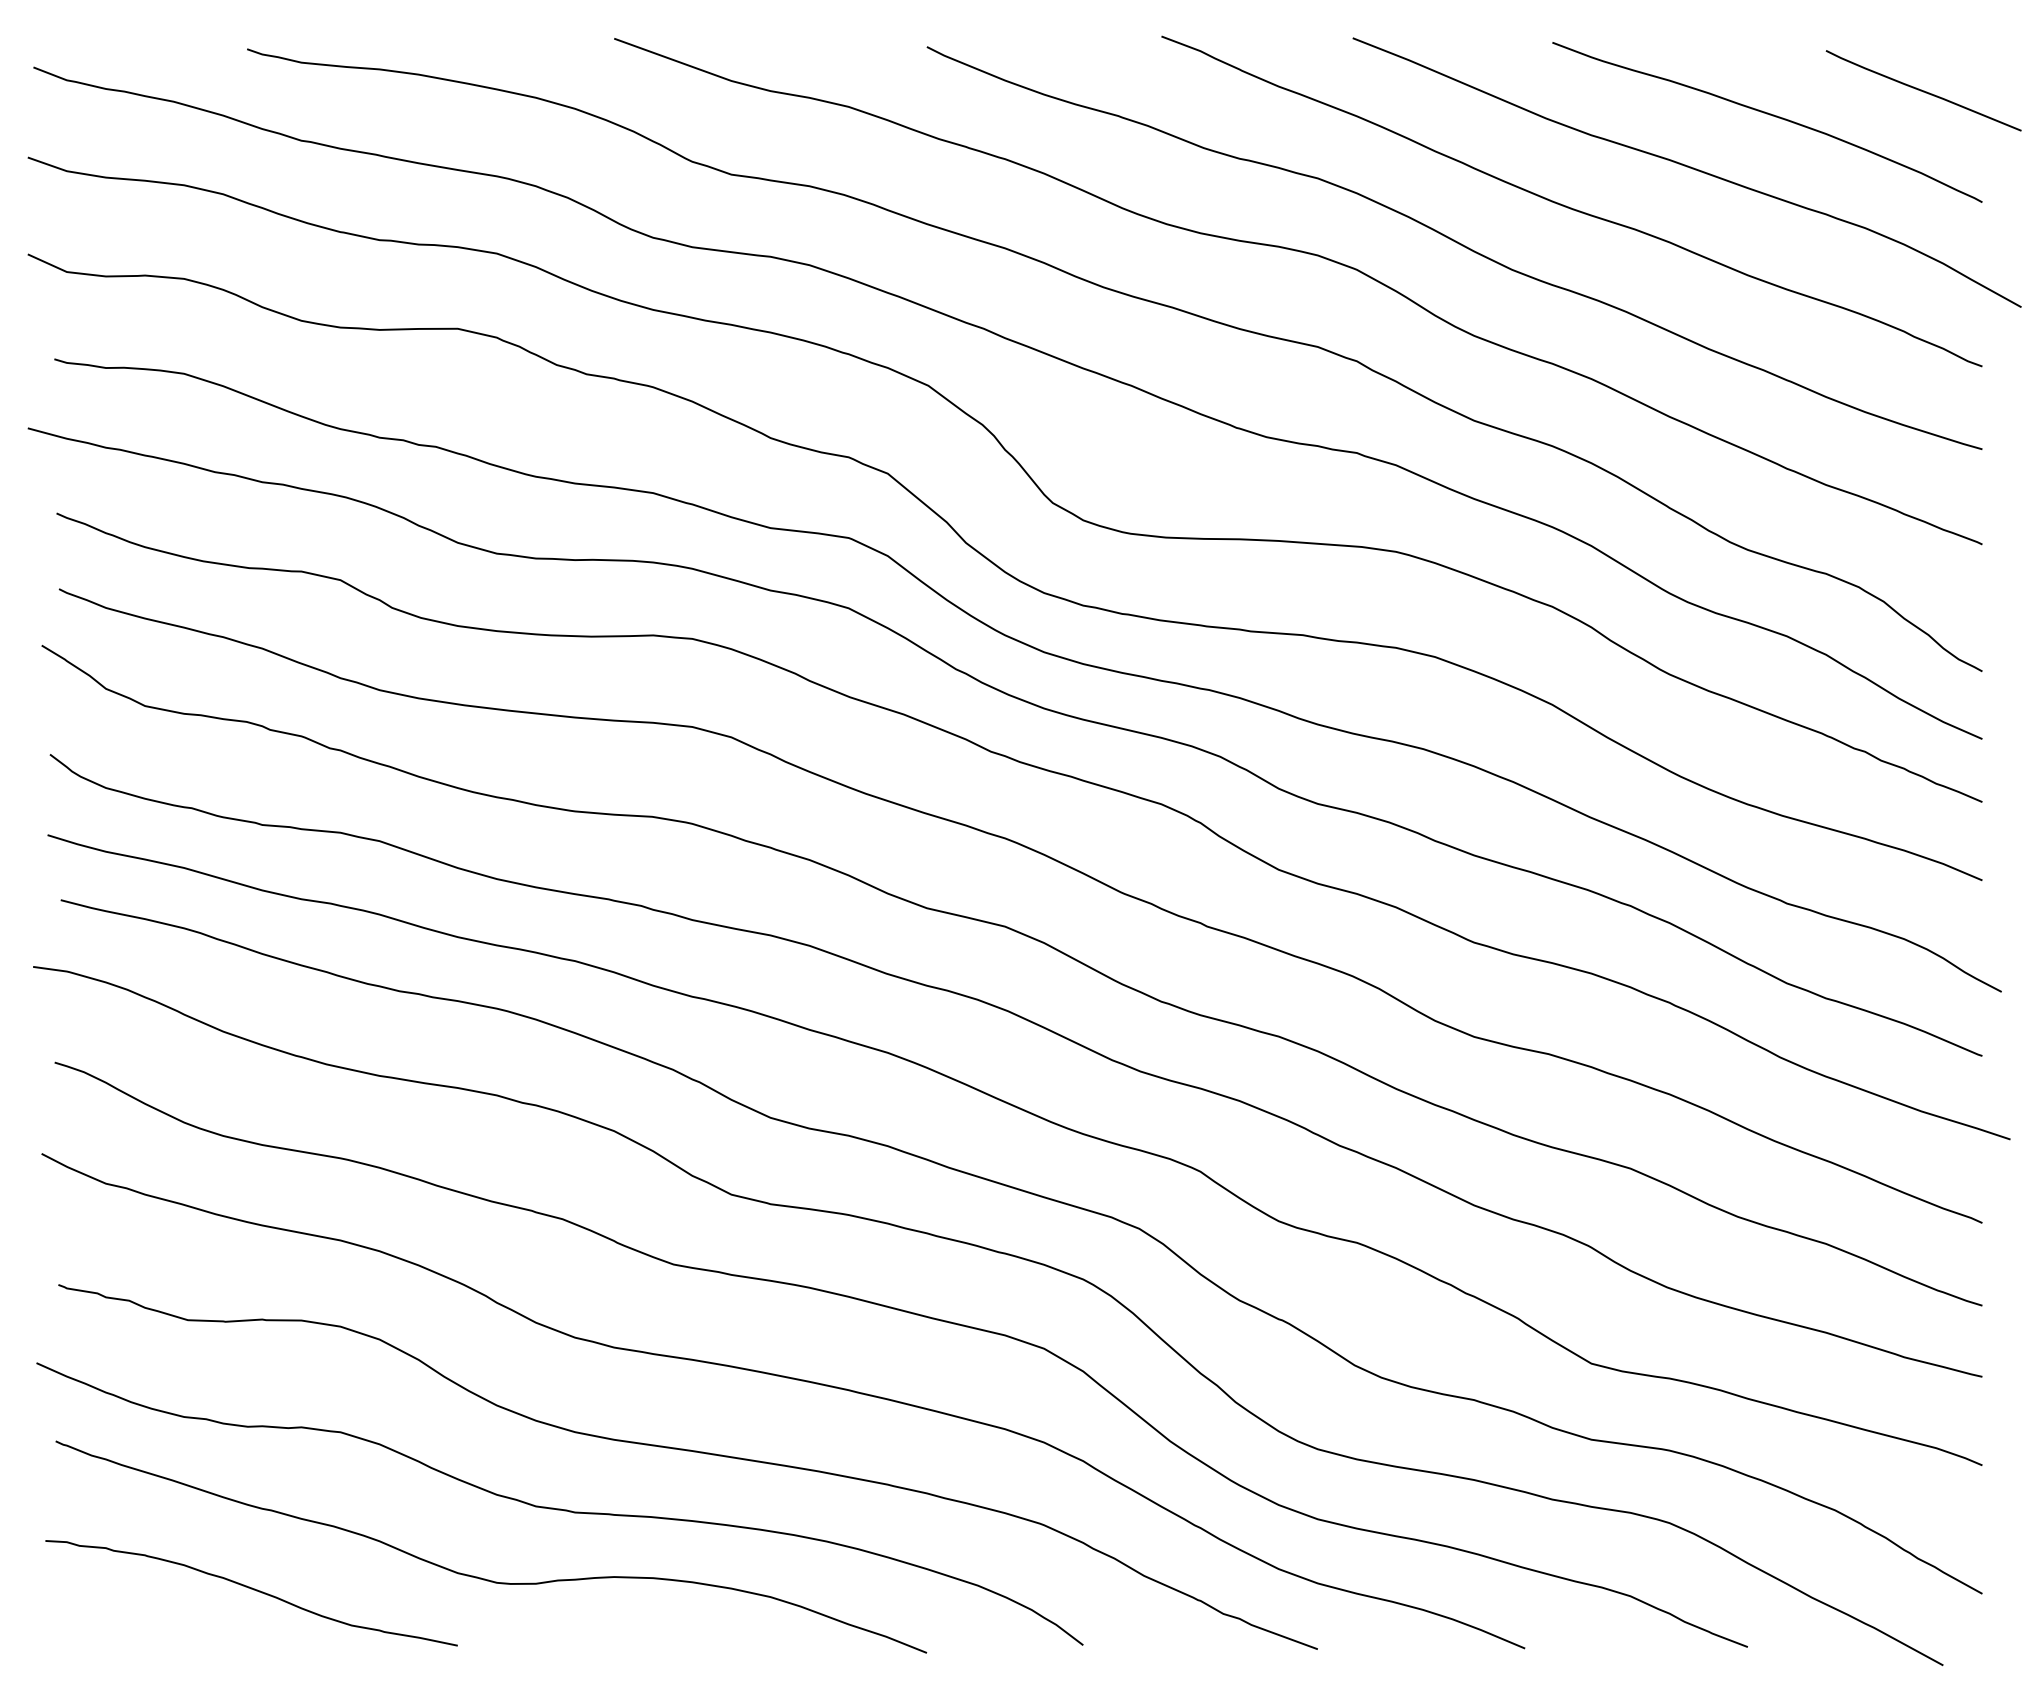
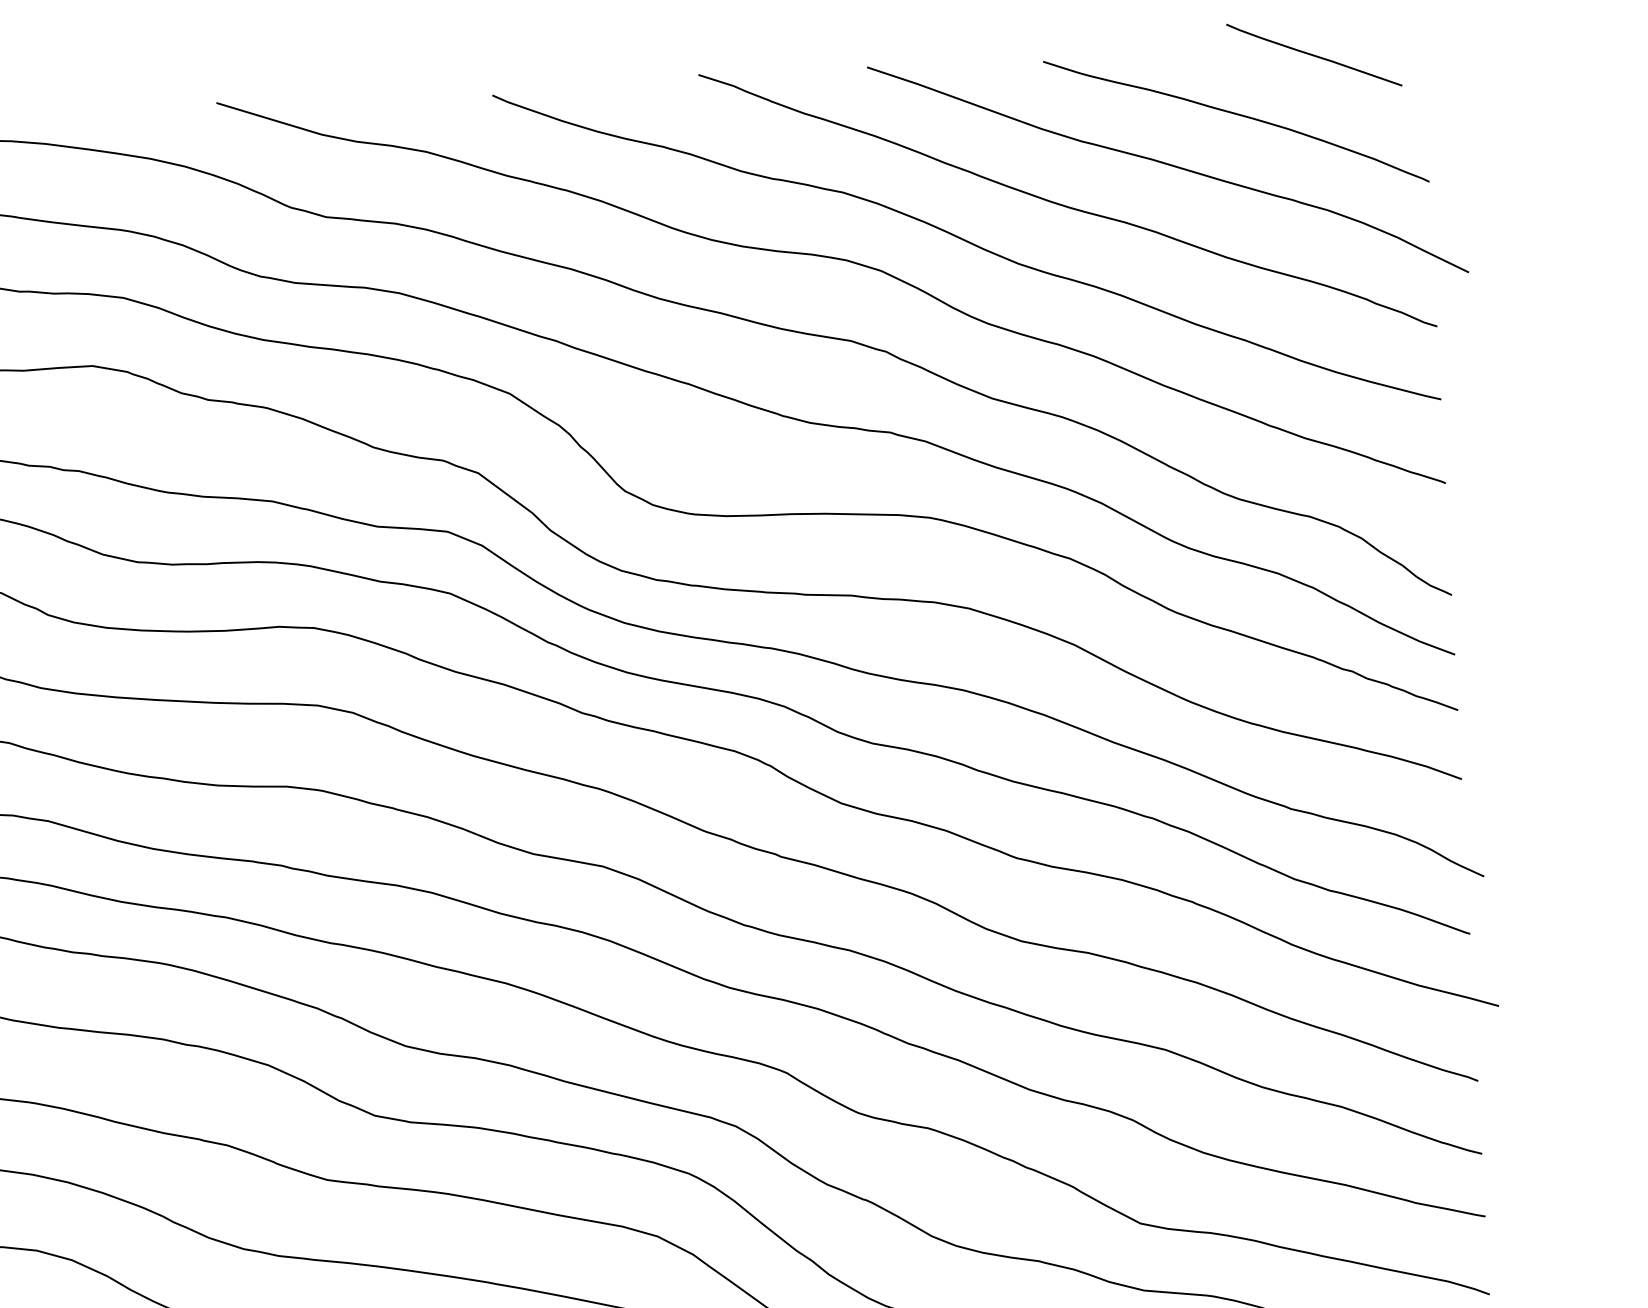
curve: (1923, 90) -> (1314, 54), moved

